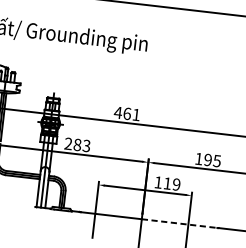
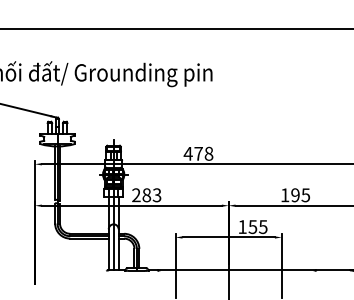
text: (131, 114) -> (203, 153), 461 -> 478
text: (171, 184) -> (257, 227), 119 -> 155
line: (179, 223) -> (271, 270), dashed -> solid

